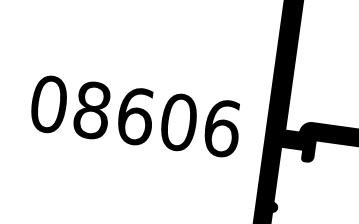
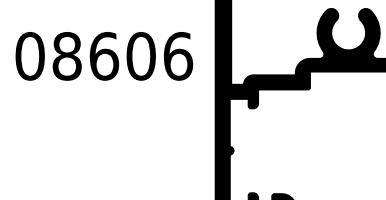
text: (135, 116) -> (104, 56), moved

